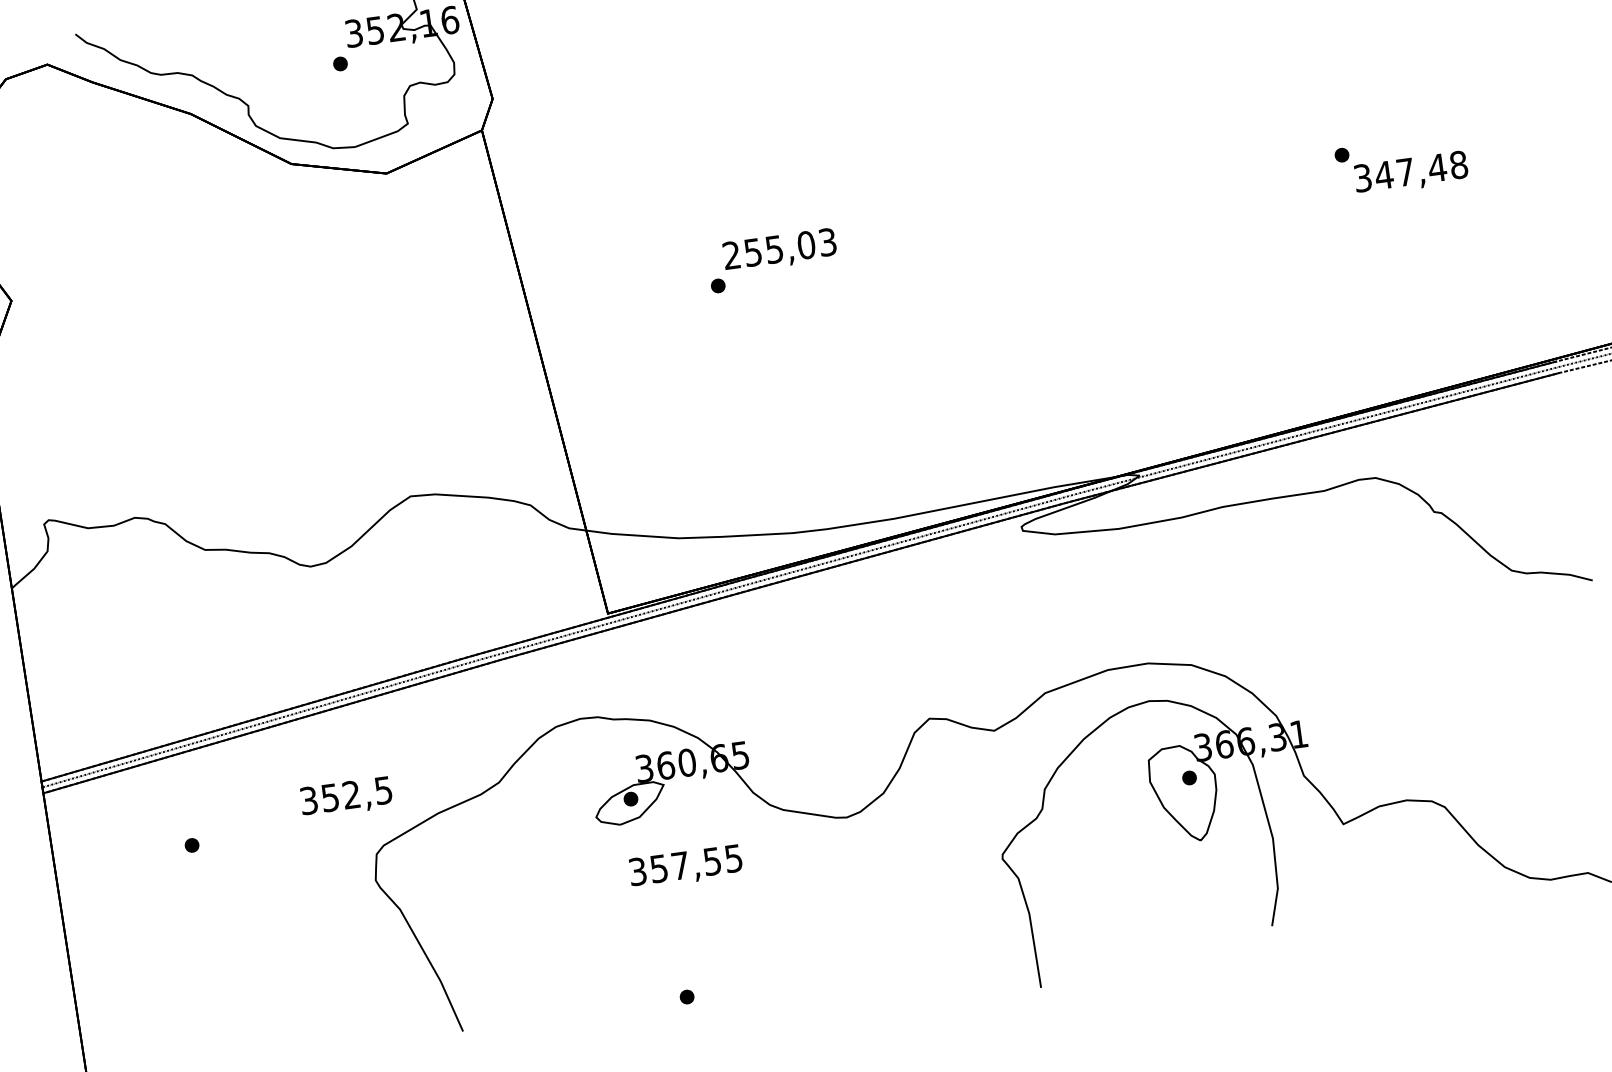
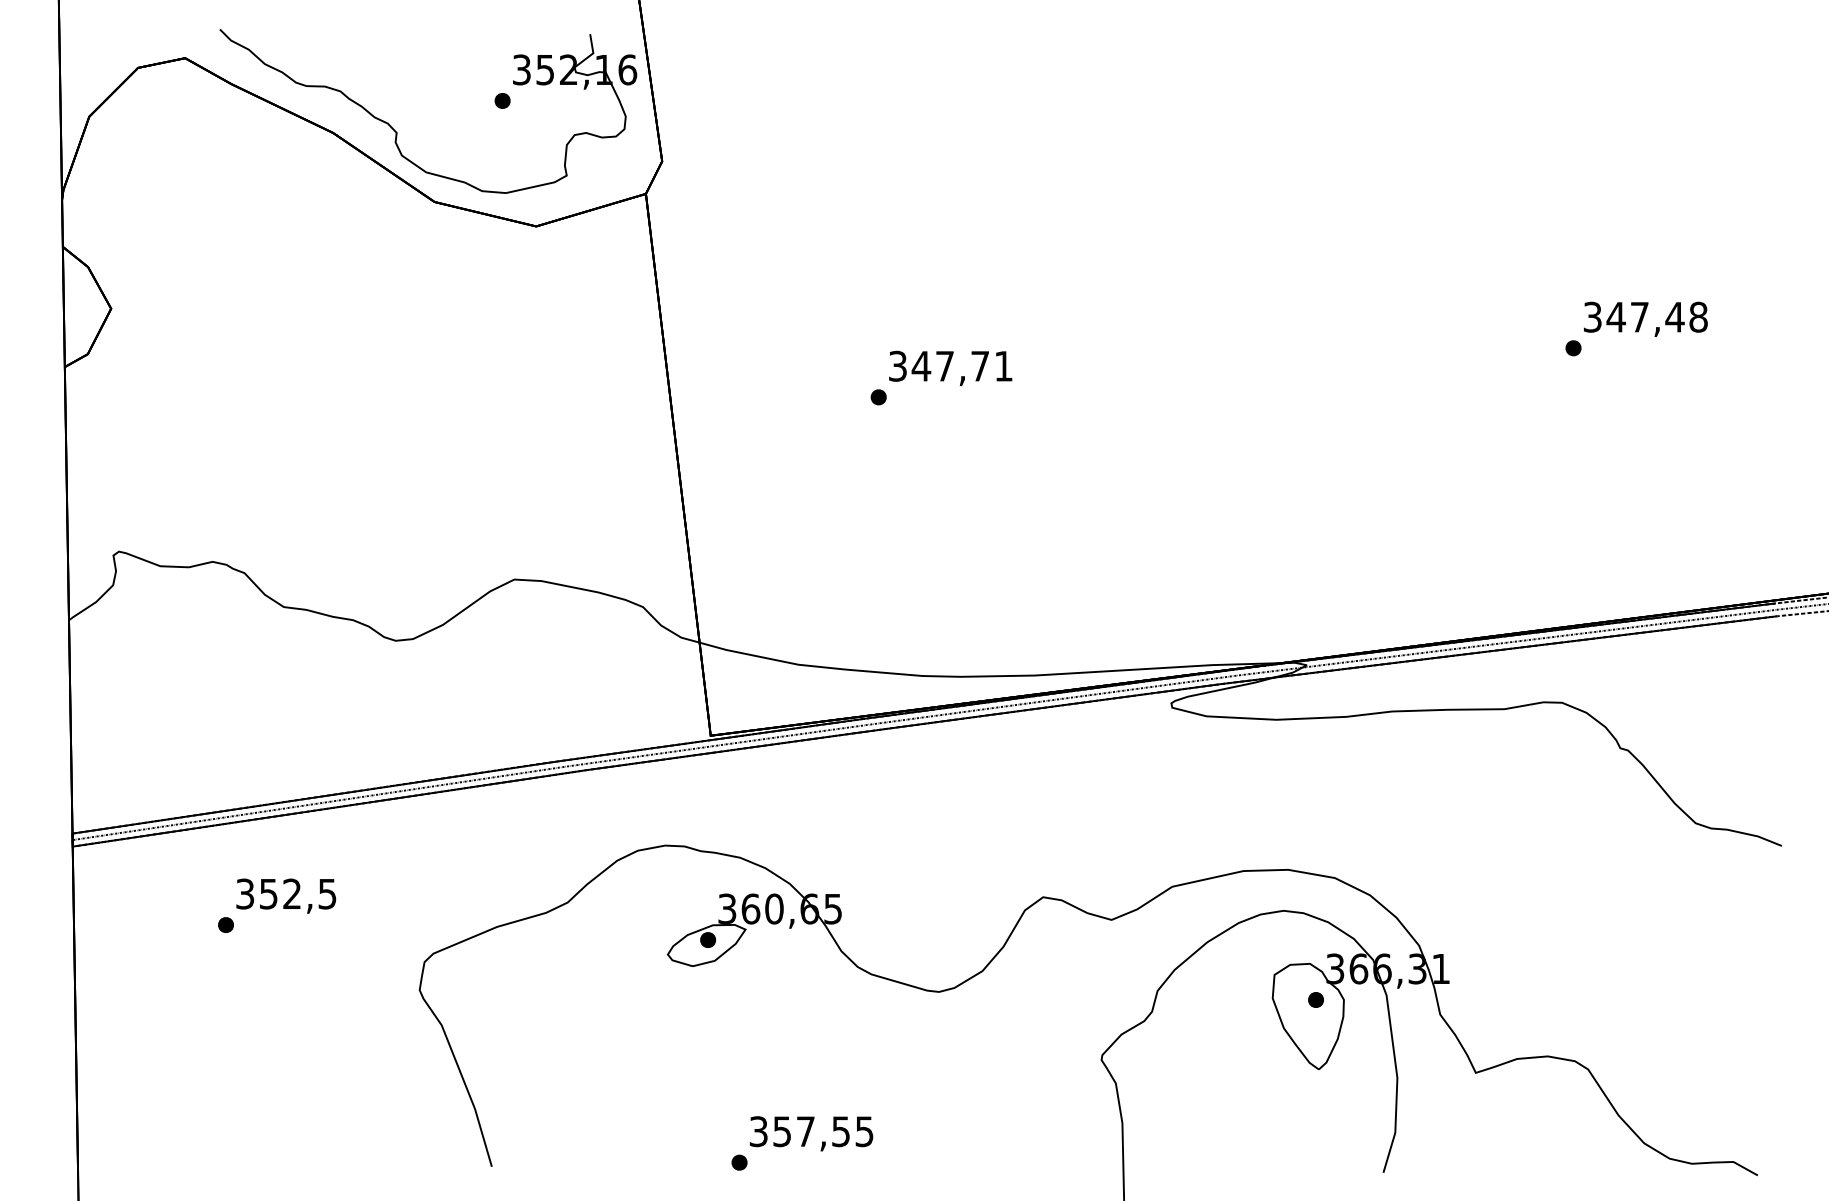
text: (1410, 172) -> (1645, 318), moved
text: (779, 248) -> (950, 365), 255,03 -> 347,71
text: (346, 796) -> (286, 895), moved
text: (685, 866) -> (811, 1133), moved

